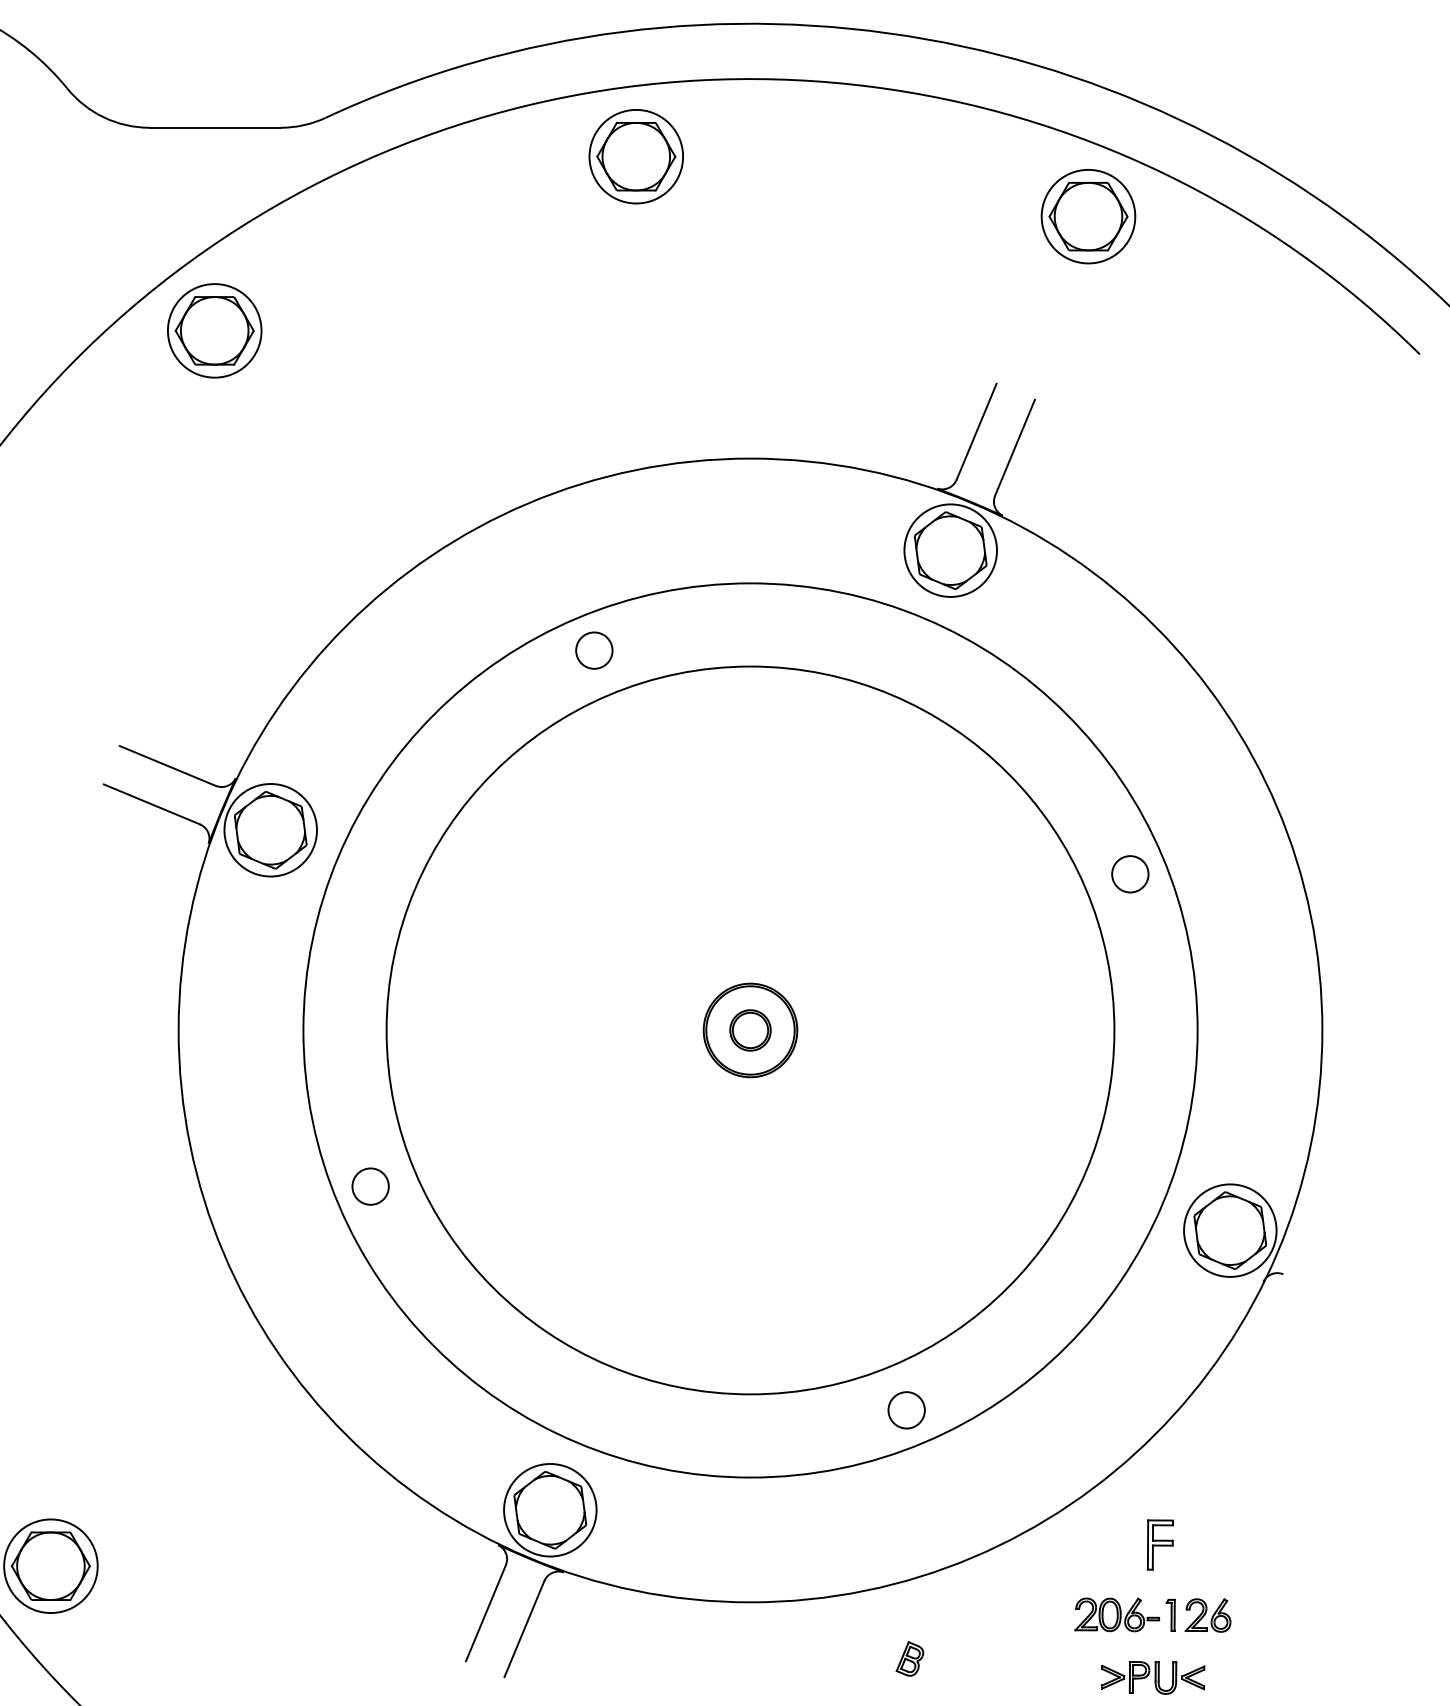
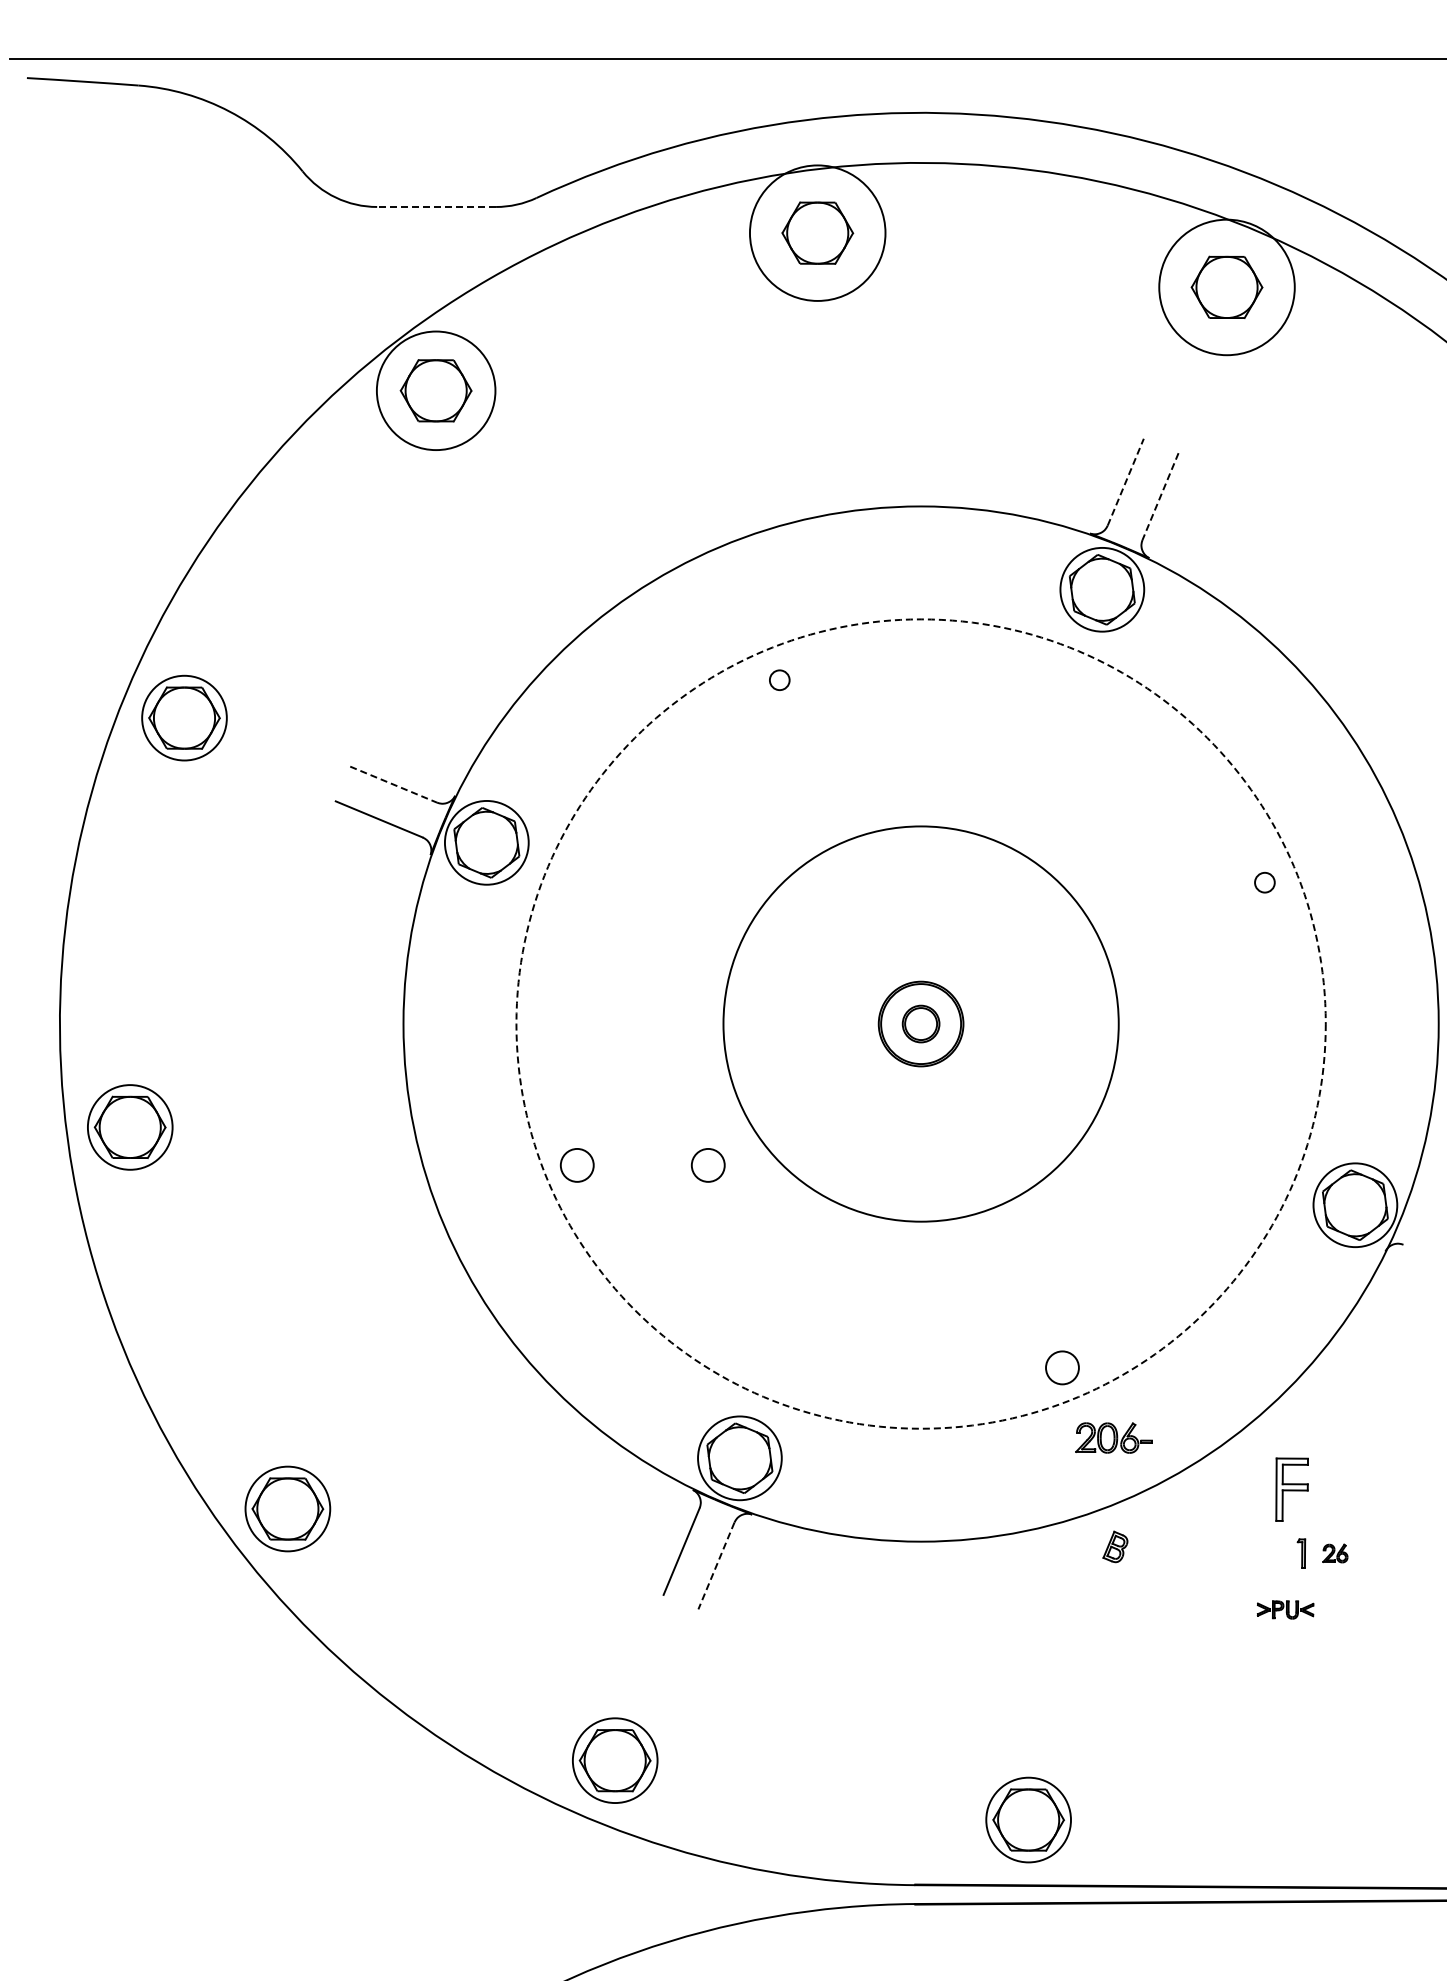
line: (215, 127) -> (436, 206), solid -> dashed
circle: (636, 155) -> (817, 232), size x1.6
circle: (1087, 216) -> (1226, 287), size x1.6
circle: (214, 330) -> (435, 390), size x1.4
line: (976, 431) -> (1125, 481), solid -> dashed
line: (1014, 448) -> (1160, 497), solid -> dashed
circle: (594, 649) -> (779, 679), size x0.6
line: (168, 765) -> (394, 784), solid -> dashed
circle: (1129, 874) -> (1264, 882), size x0.6
circle: (749, 1029) -> (920, 1023), size x0.6
circle: (749, 1029) -> (920, 1023), solid -> dashed
circle: (514, 1186) -> (707, 1165), added
part: (1159, 1544) -> (1291, 1489), size x1.4
part: (1116, 1614) -> (1113, 1437), moved
part: (1208, 1615) -> (1335, 1553), size x0.6
line: (524, 1629) -> (716, 1566), solid -> dashed
part: (910, 1658) -> (1115, 1546), moved
part: (1153, 1677) -> (1285, 1609), size x0.6

